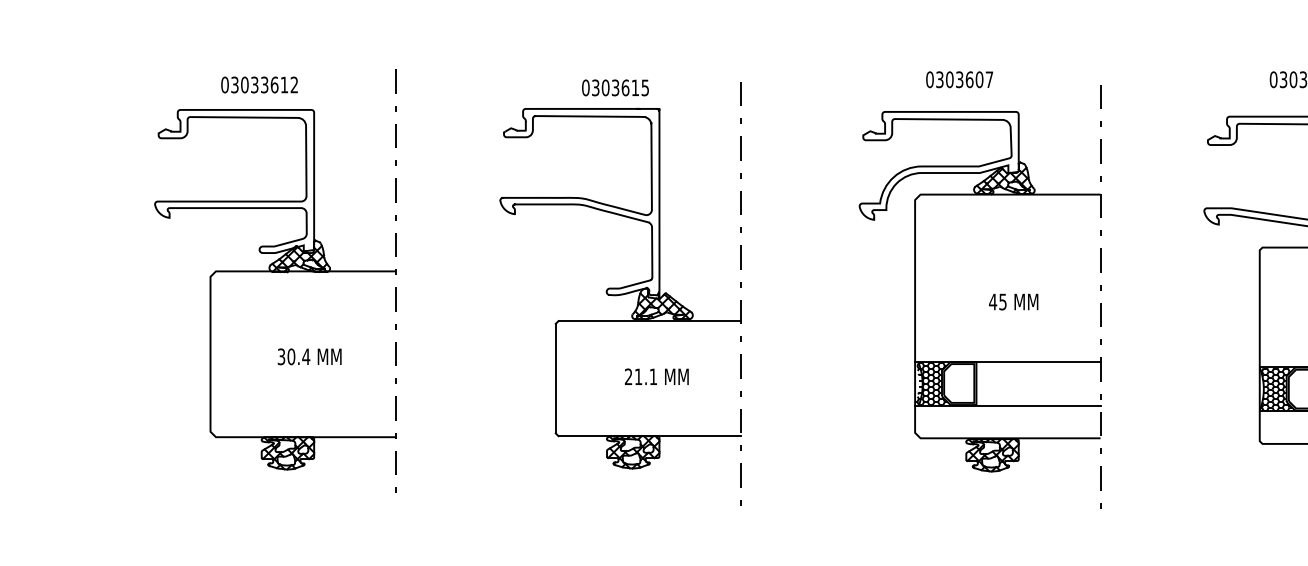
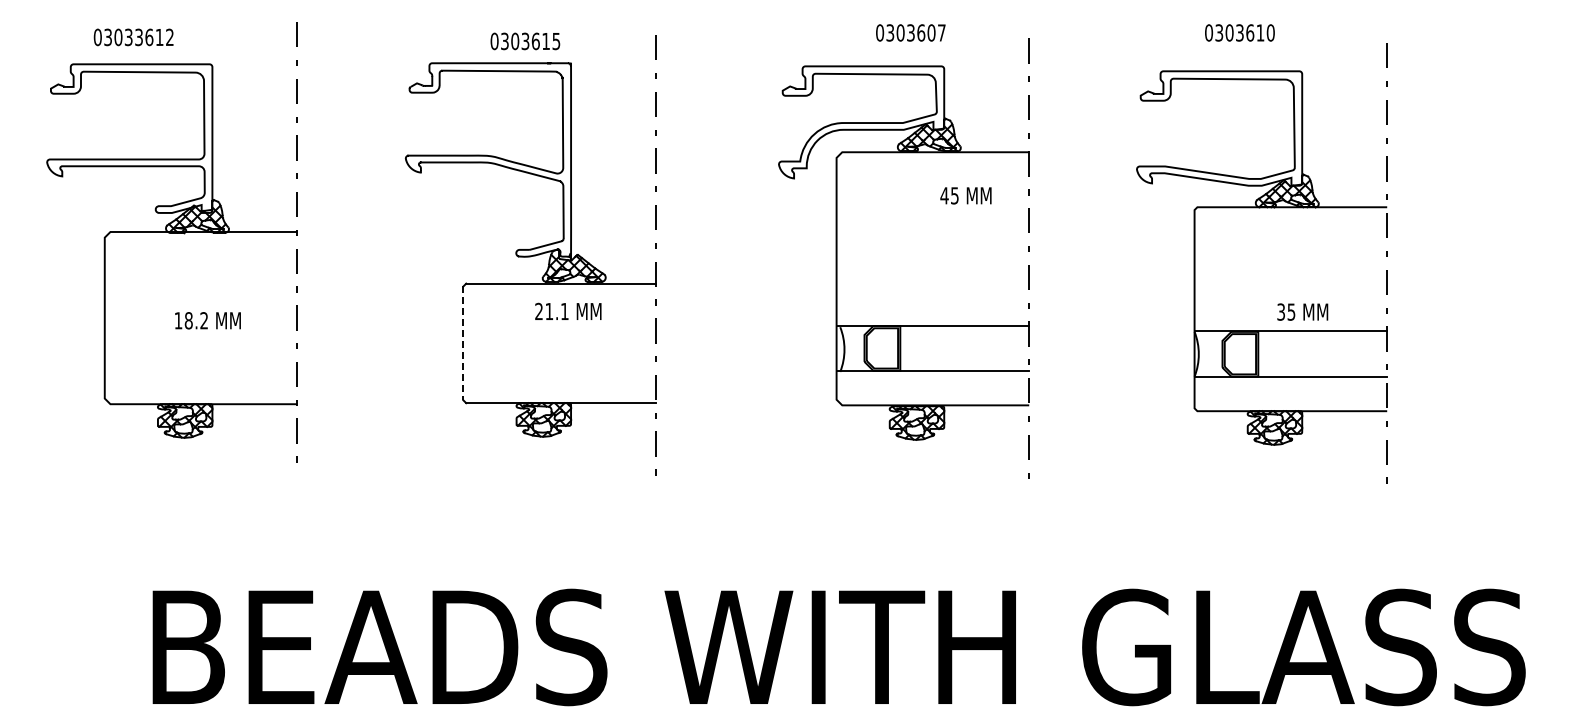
text: (959, 79) -> (910, 32), moved
text: (259, 85) -> (133, 37), moved
text: (1013, 301) -> (965, 195), moved
text: (294, 356) -> (191, 320), 30.4 -> 18.2
text: (656, 375) -> (568, 310), moved
line: (555, 378) -> (463, 343), solid -> dashed
hatch: (933, 383) -> (855, 348), removed
hatch: (1277, 388) -> (1213, 353), removed

